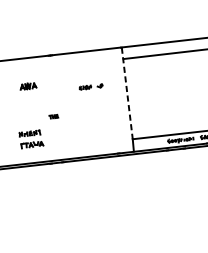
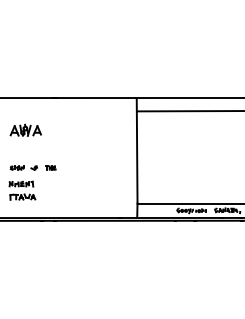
part: (28, 85) -> (25, 129), size x1.67
part: (90, 86) -> (23, 167), moved
line: (127, 93) -> (137, 150), dashed -> solid

